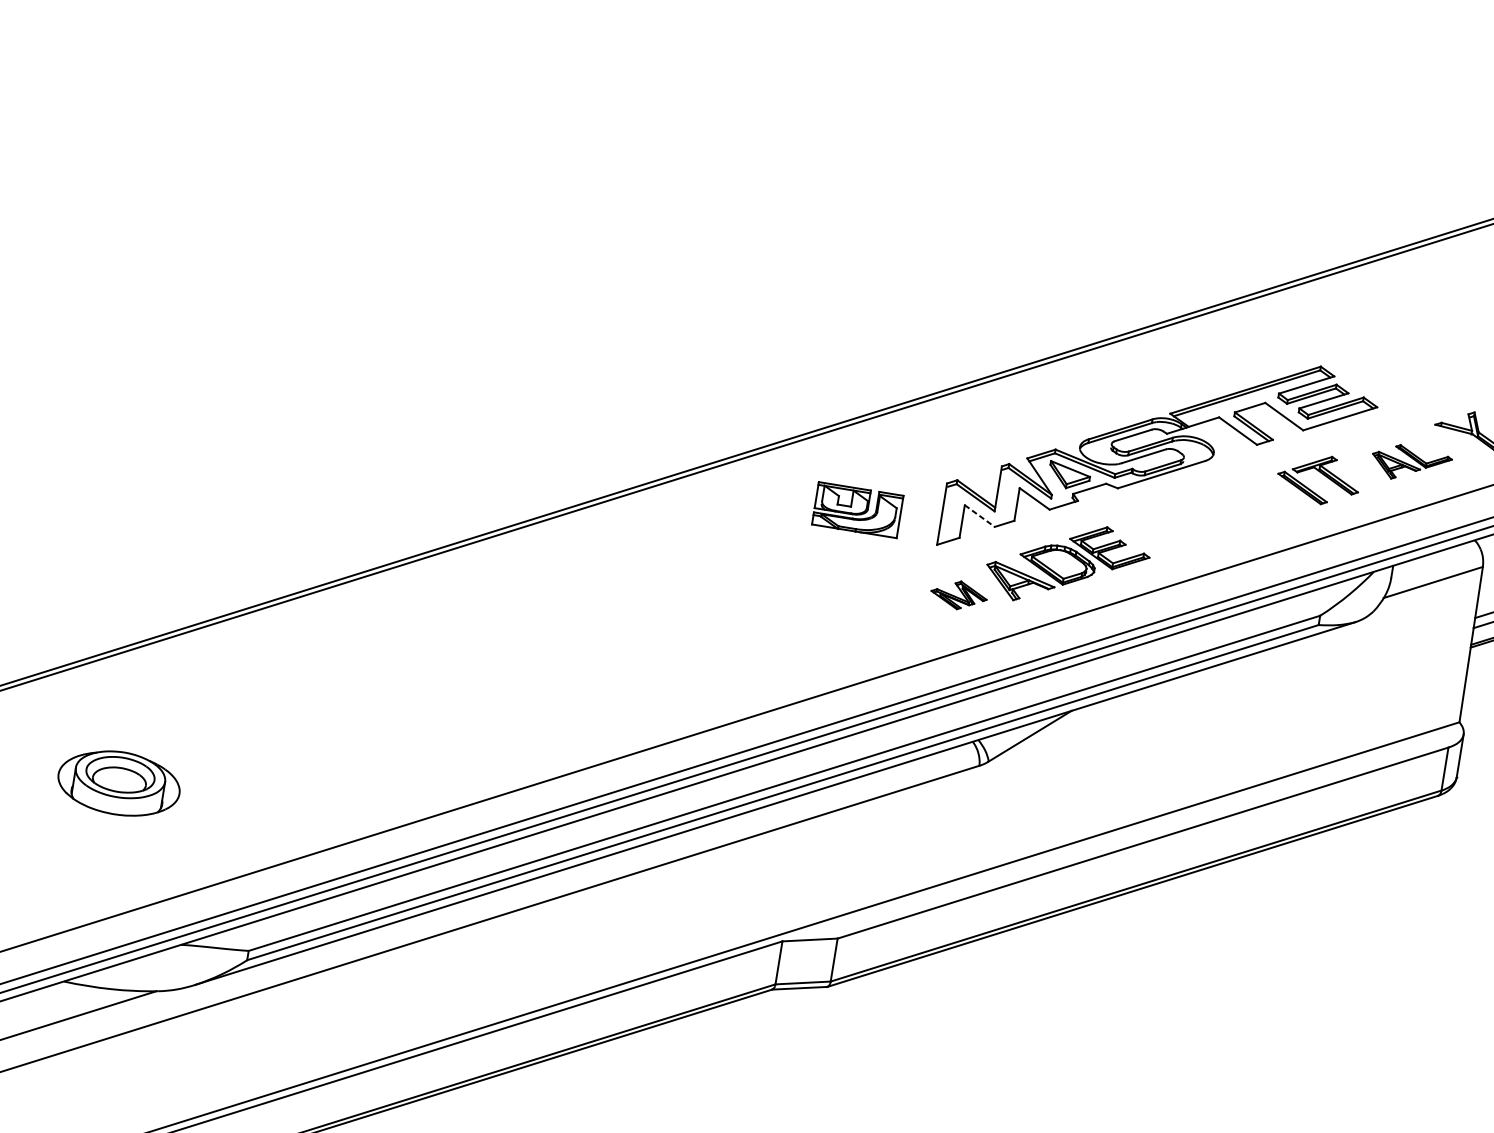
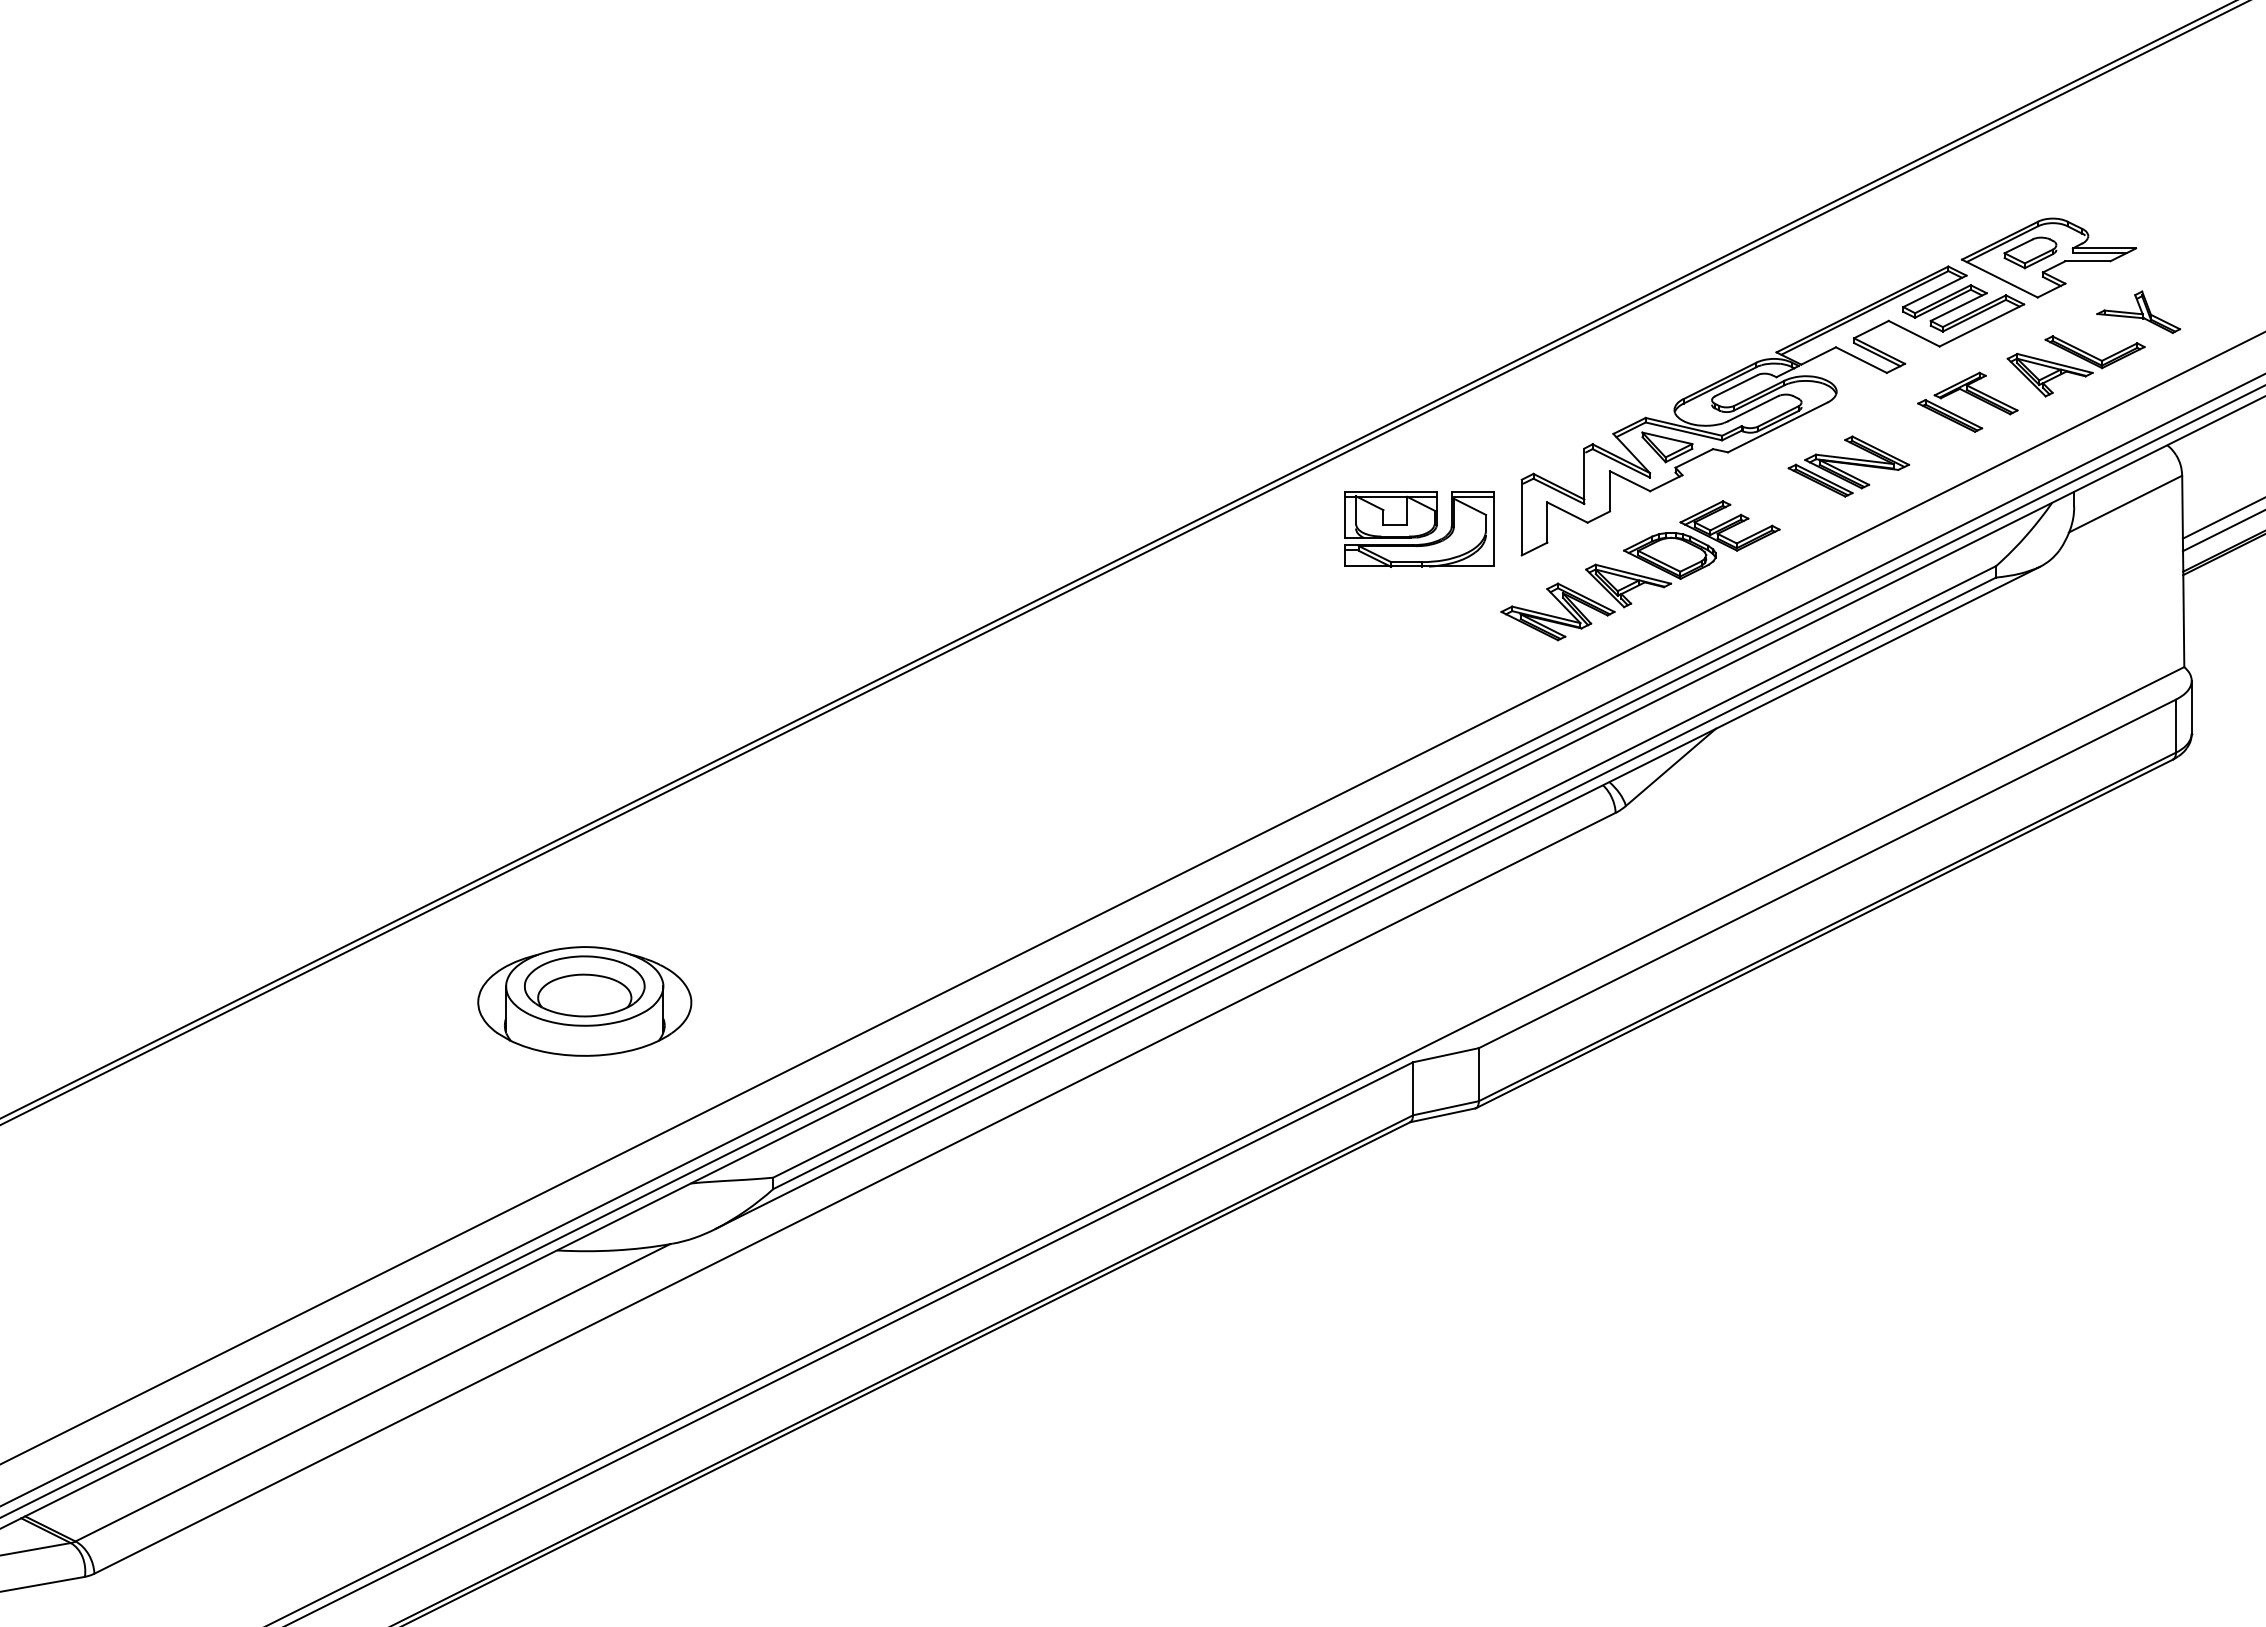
part: (1403, 372) -> (2048, 257), added
part: (1410, 464) -> (2075, 366), size x1.43
part: (857, 510) -> (1419, 529), size x1.43
part: (1213, 515) -> (1848, 466), added
line: (979, 516) -> (1567, 512), dashed -> solid
part: (958, 594) -> (1557, 611), size x1.67
part: (118, 783) -> (584, 1001), size x1.43

